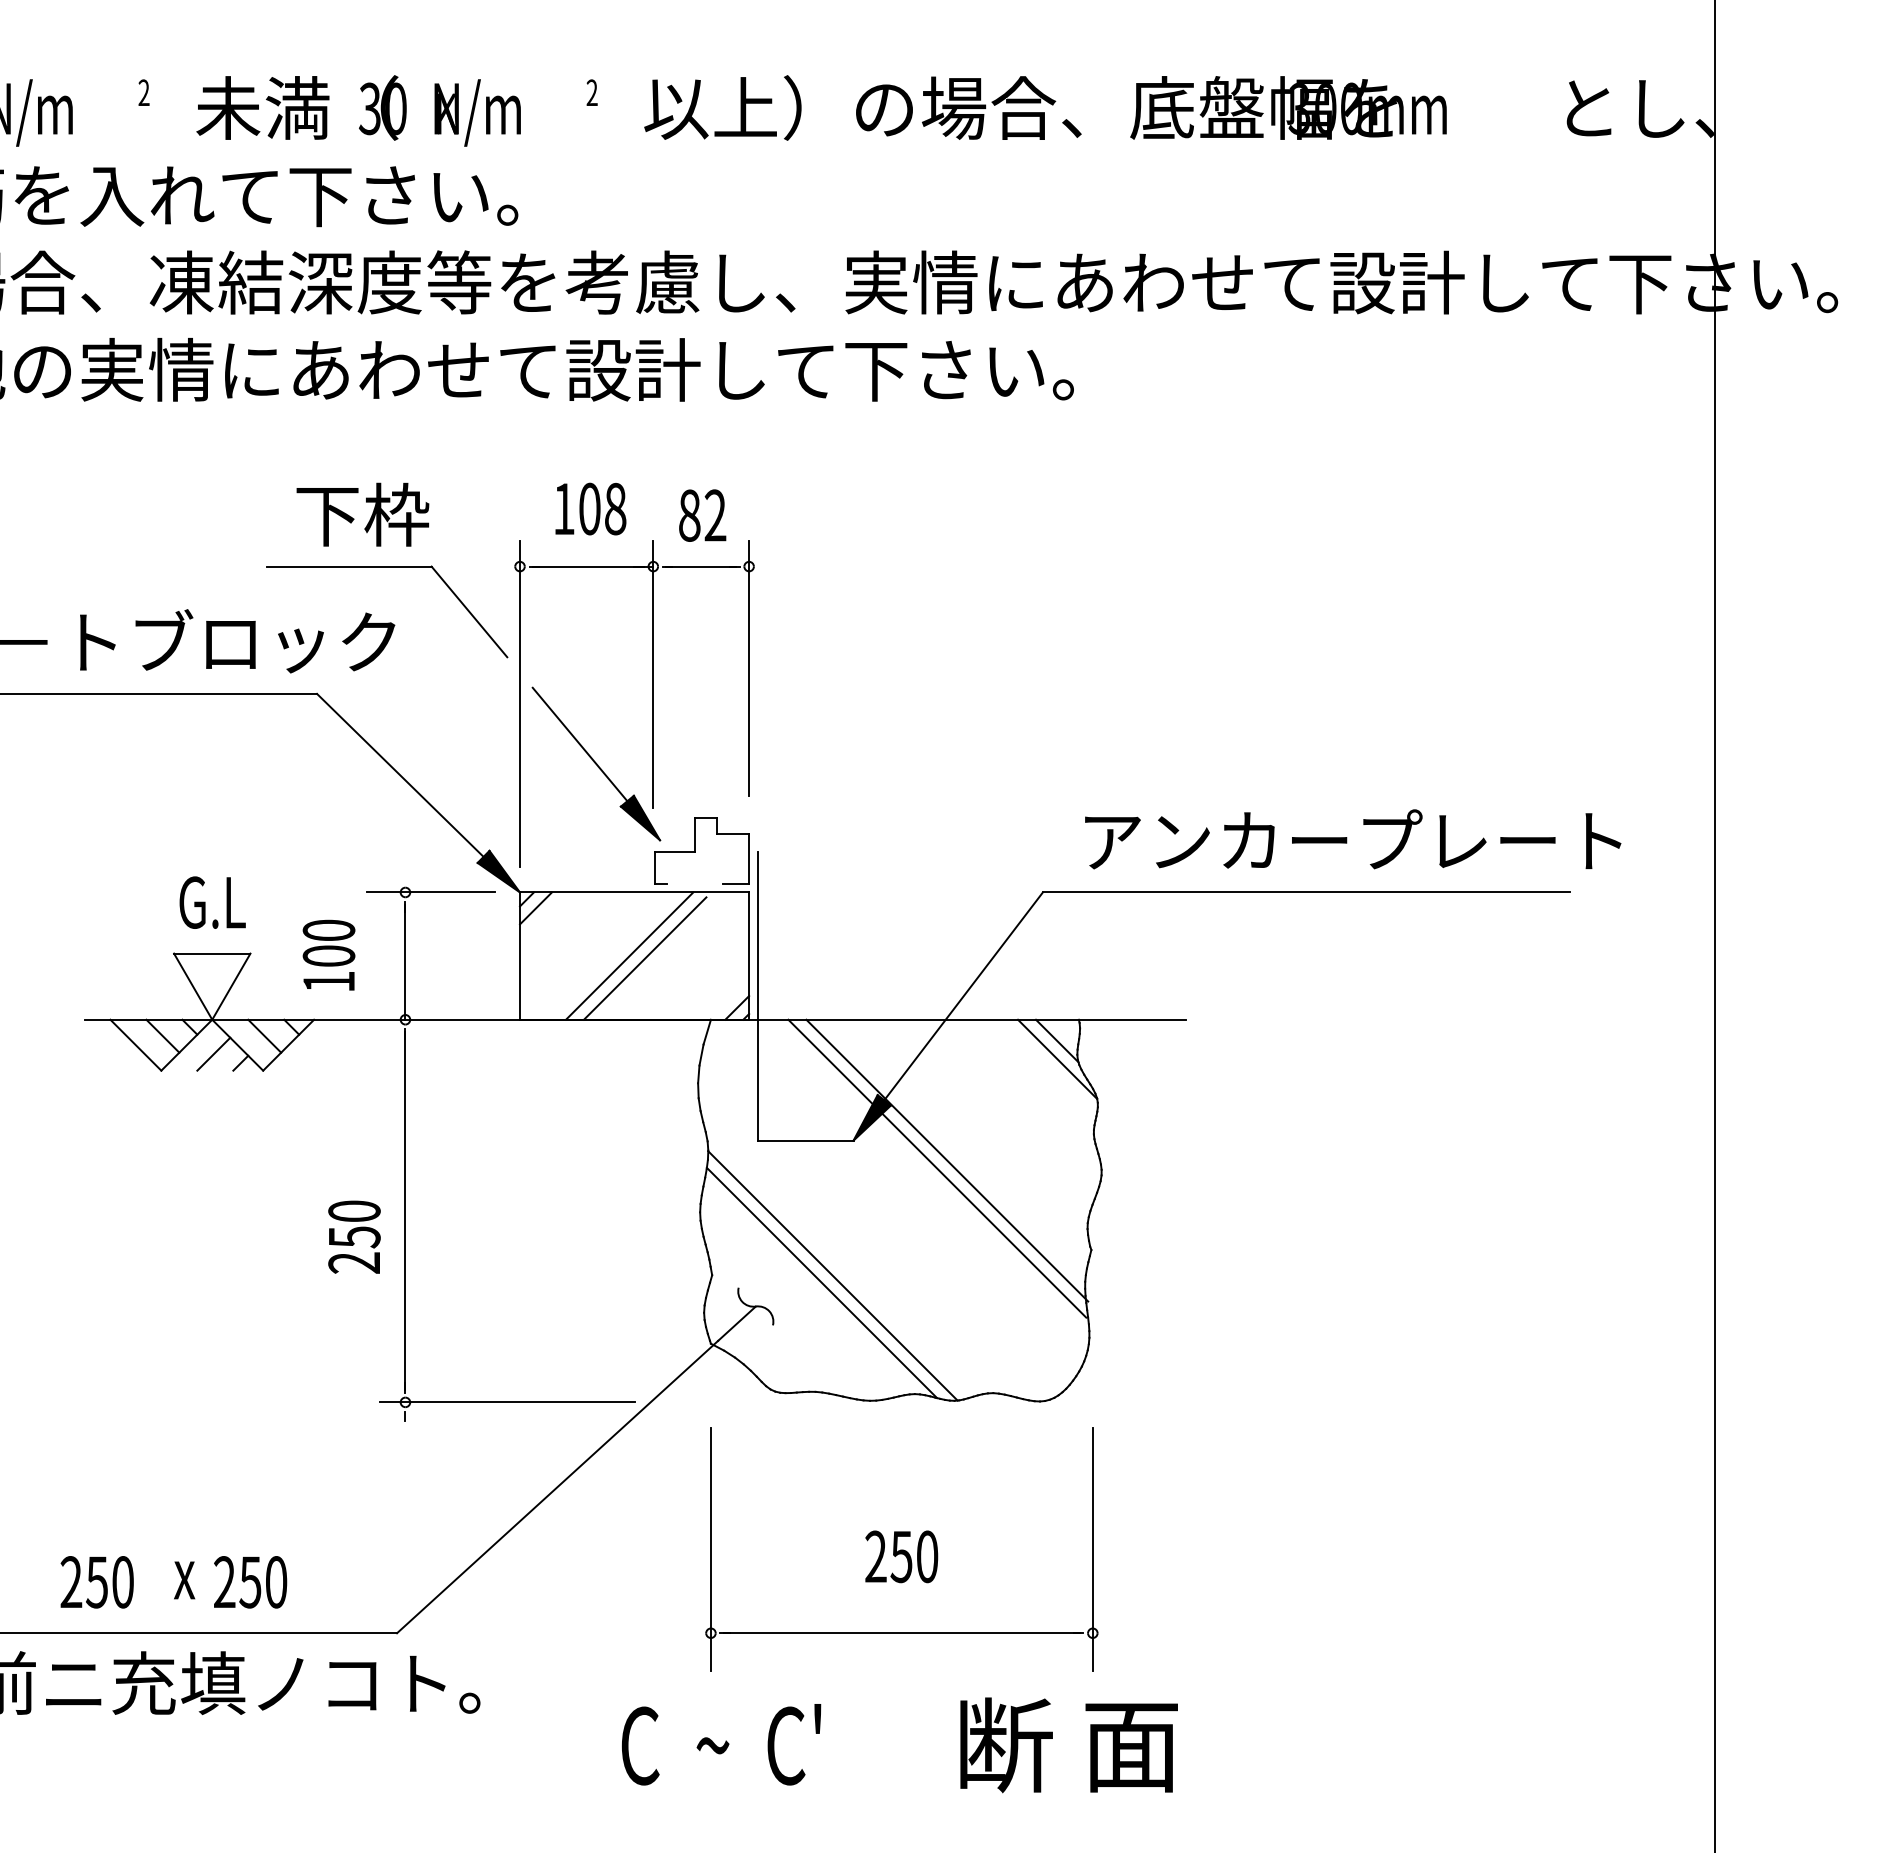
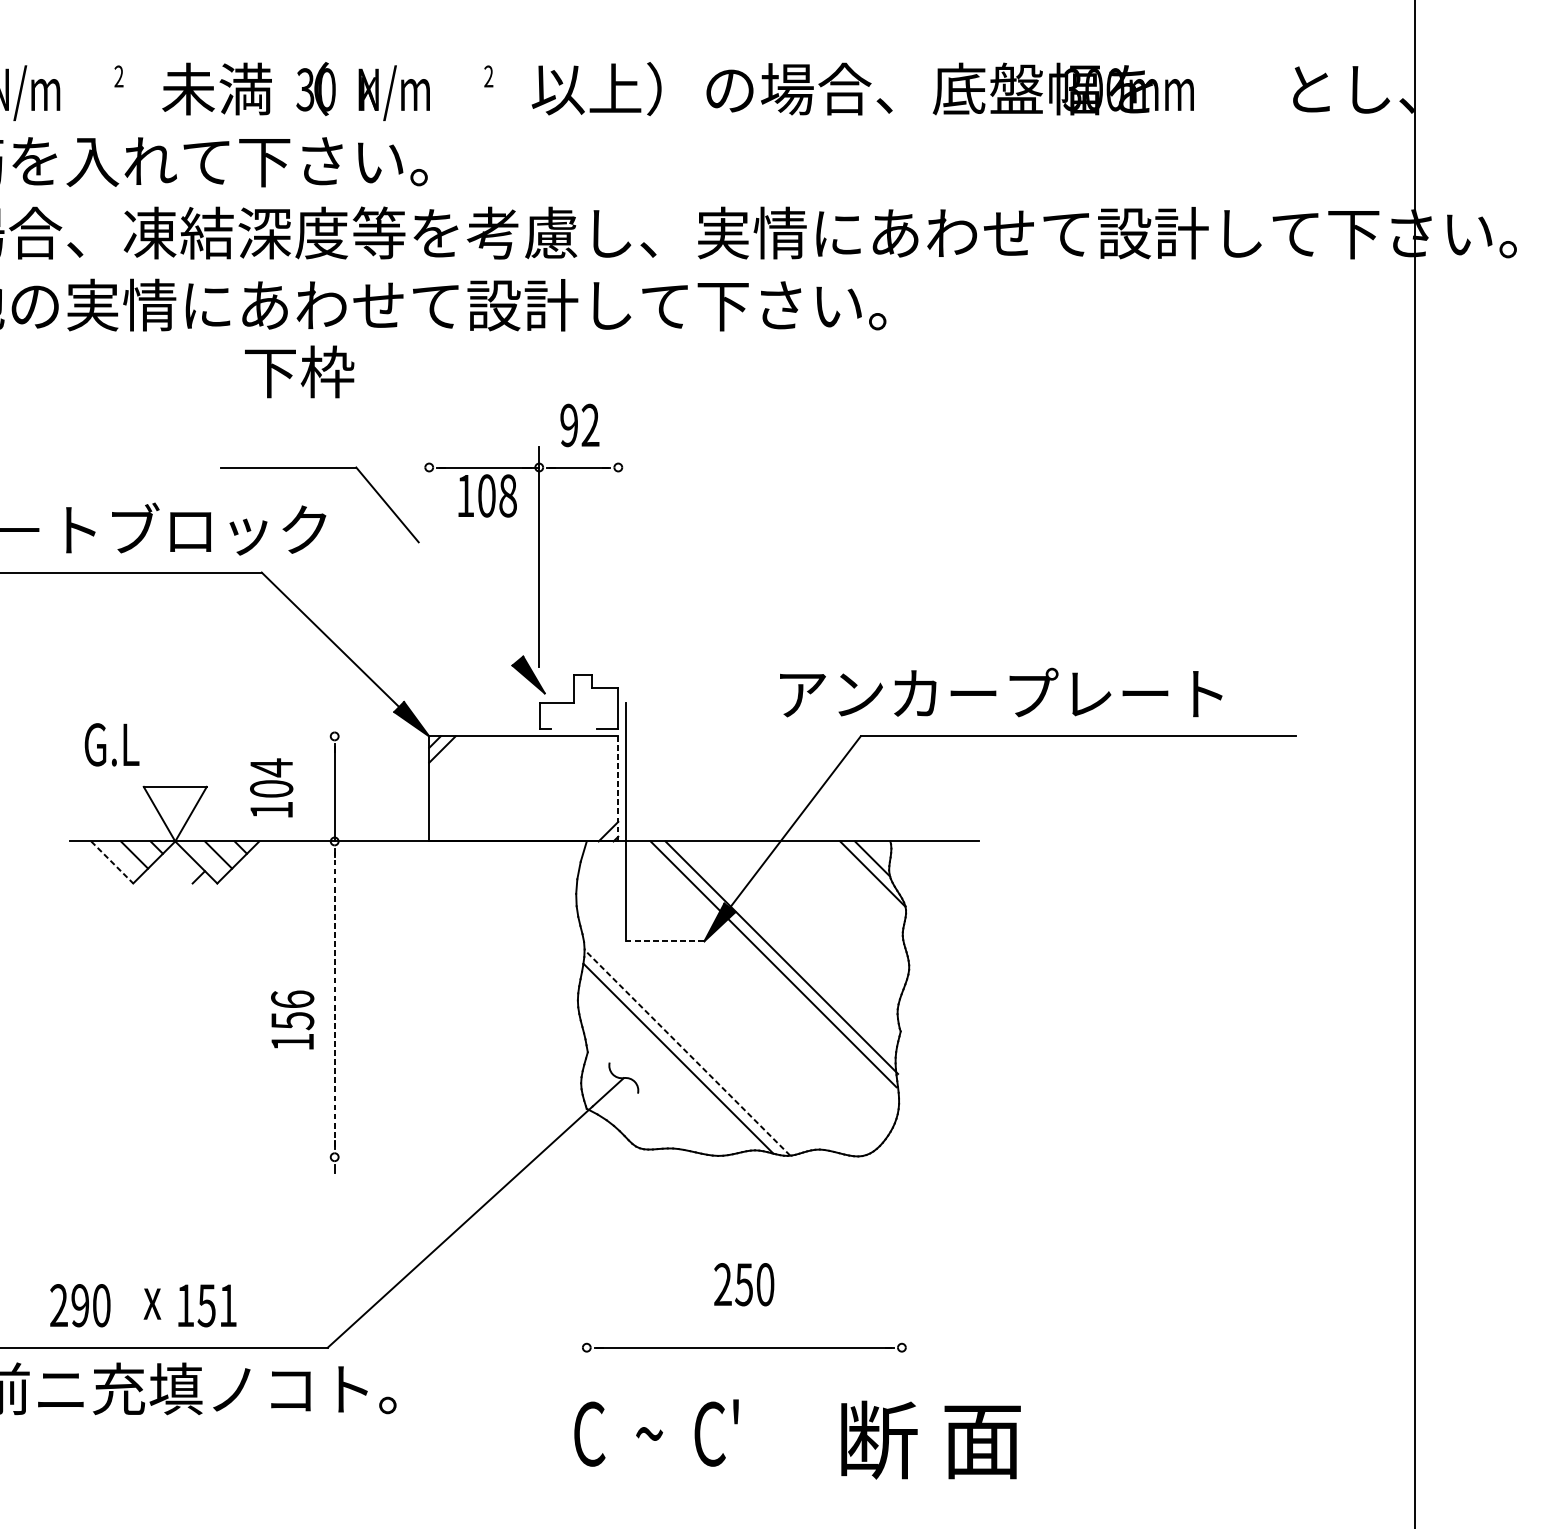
text: (590, 508) -> (487, 495), moved
text: (362, 514) -> (299, 371), moved
text: (689, 515) -> (569, 425), 82 -> 92
line: (749, 668) -> (618, 551), removed
line: (520, 704) -> (429, 581), removed
line: (579, 744) -> (478, 614), removed
text: (1353, 839) -> (1001, 692), moved
line: (430, 892) -> (355, 736), removed
text: (212, 902) -> (111, 744), moved
text: (328, 930) -> (271, 767), 100 -> 104
line: (629, 955) -> (519, 788), removed
line: (749, 956) -> (618, 789), solid -> dashed
line: (644, 958) -> (531, 790), removed
line: (136, 1045) -> (112, 862), solid -> dashed
line: (213, 1053) -> (176, 869), removed
line: (805, 1140) -> (664, 941), solid -> dashed
line: (405, 1211) -> (334, 999), solid -> dashed
text: (354, 1236) -> (292, 1020), 250 -> 156
line: (832, 1275) -> (687, 1052), solid -> dashed
line: (506, 1402) -> (418, 1157), removed
line: (710, 1549) -> (586, 1278), removed
line: (1092, 1549) -> (901, 1278), removed
text: (96, 1582) -> (79, 1305), 250 -> 290
text: (250, 1582) -> (206, 1305), 250 -> 151
text: (721, 1744) -> (656, 1432), moved
text: (1068, 1745) -> (930, 1440), moved

